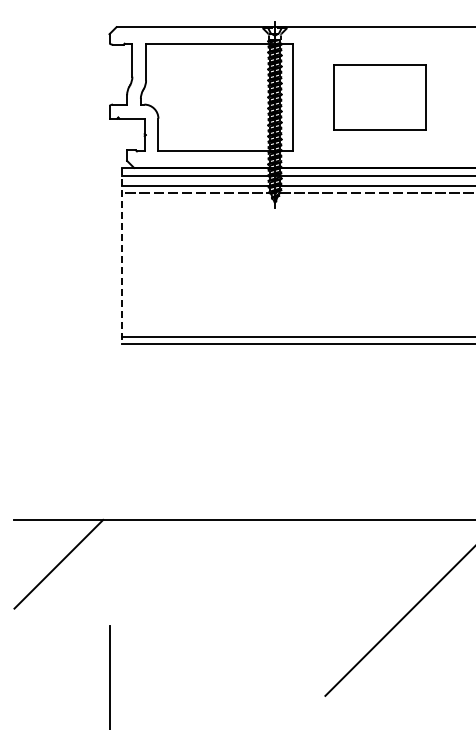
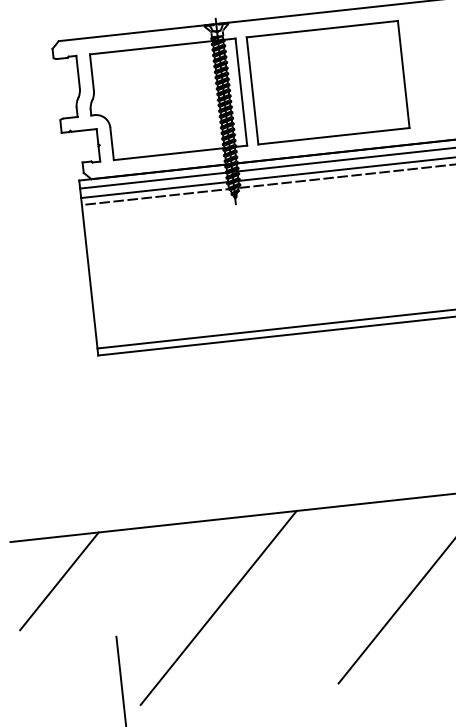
part: (379, 97) -> (327, 82), size x1.67
line: (121, 255) -> (88, 267), dashed -> solid
line: (214, 607) -> (218, 607), added

